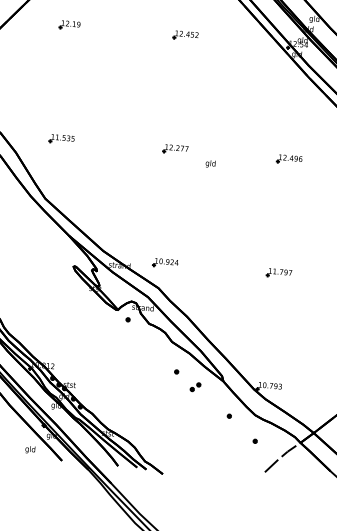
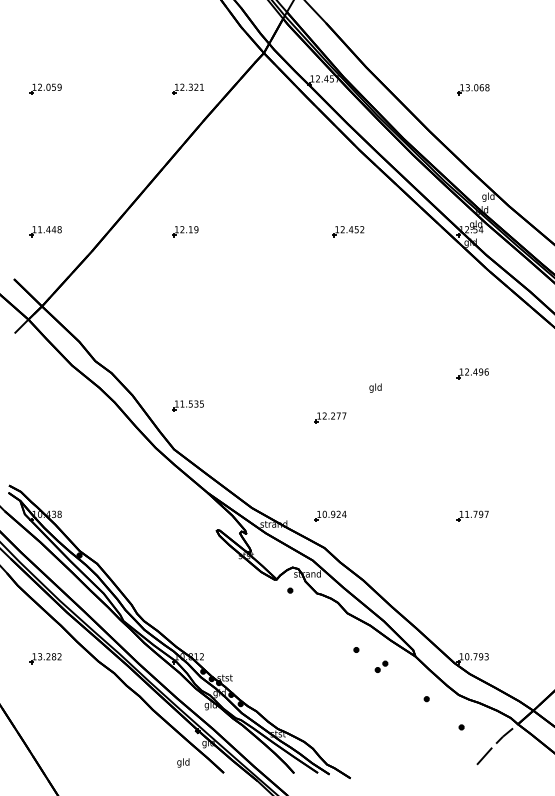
part: (185, 35) -> (348, 231), moved
part: (61, 138) -> (187, 405), moved
part: (175, 149) -> (330, 417), moved

